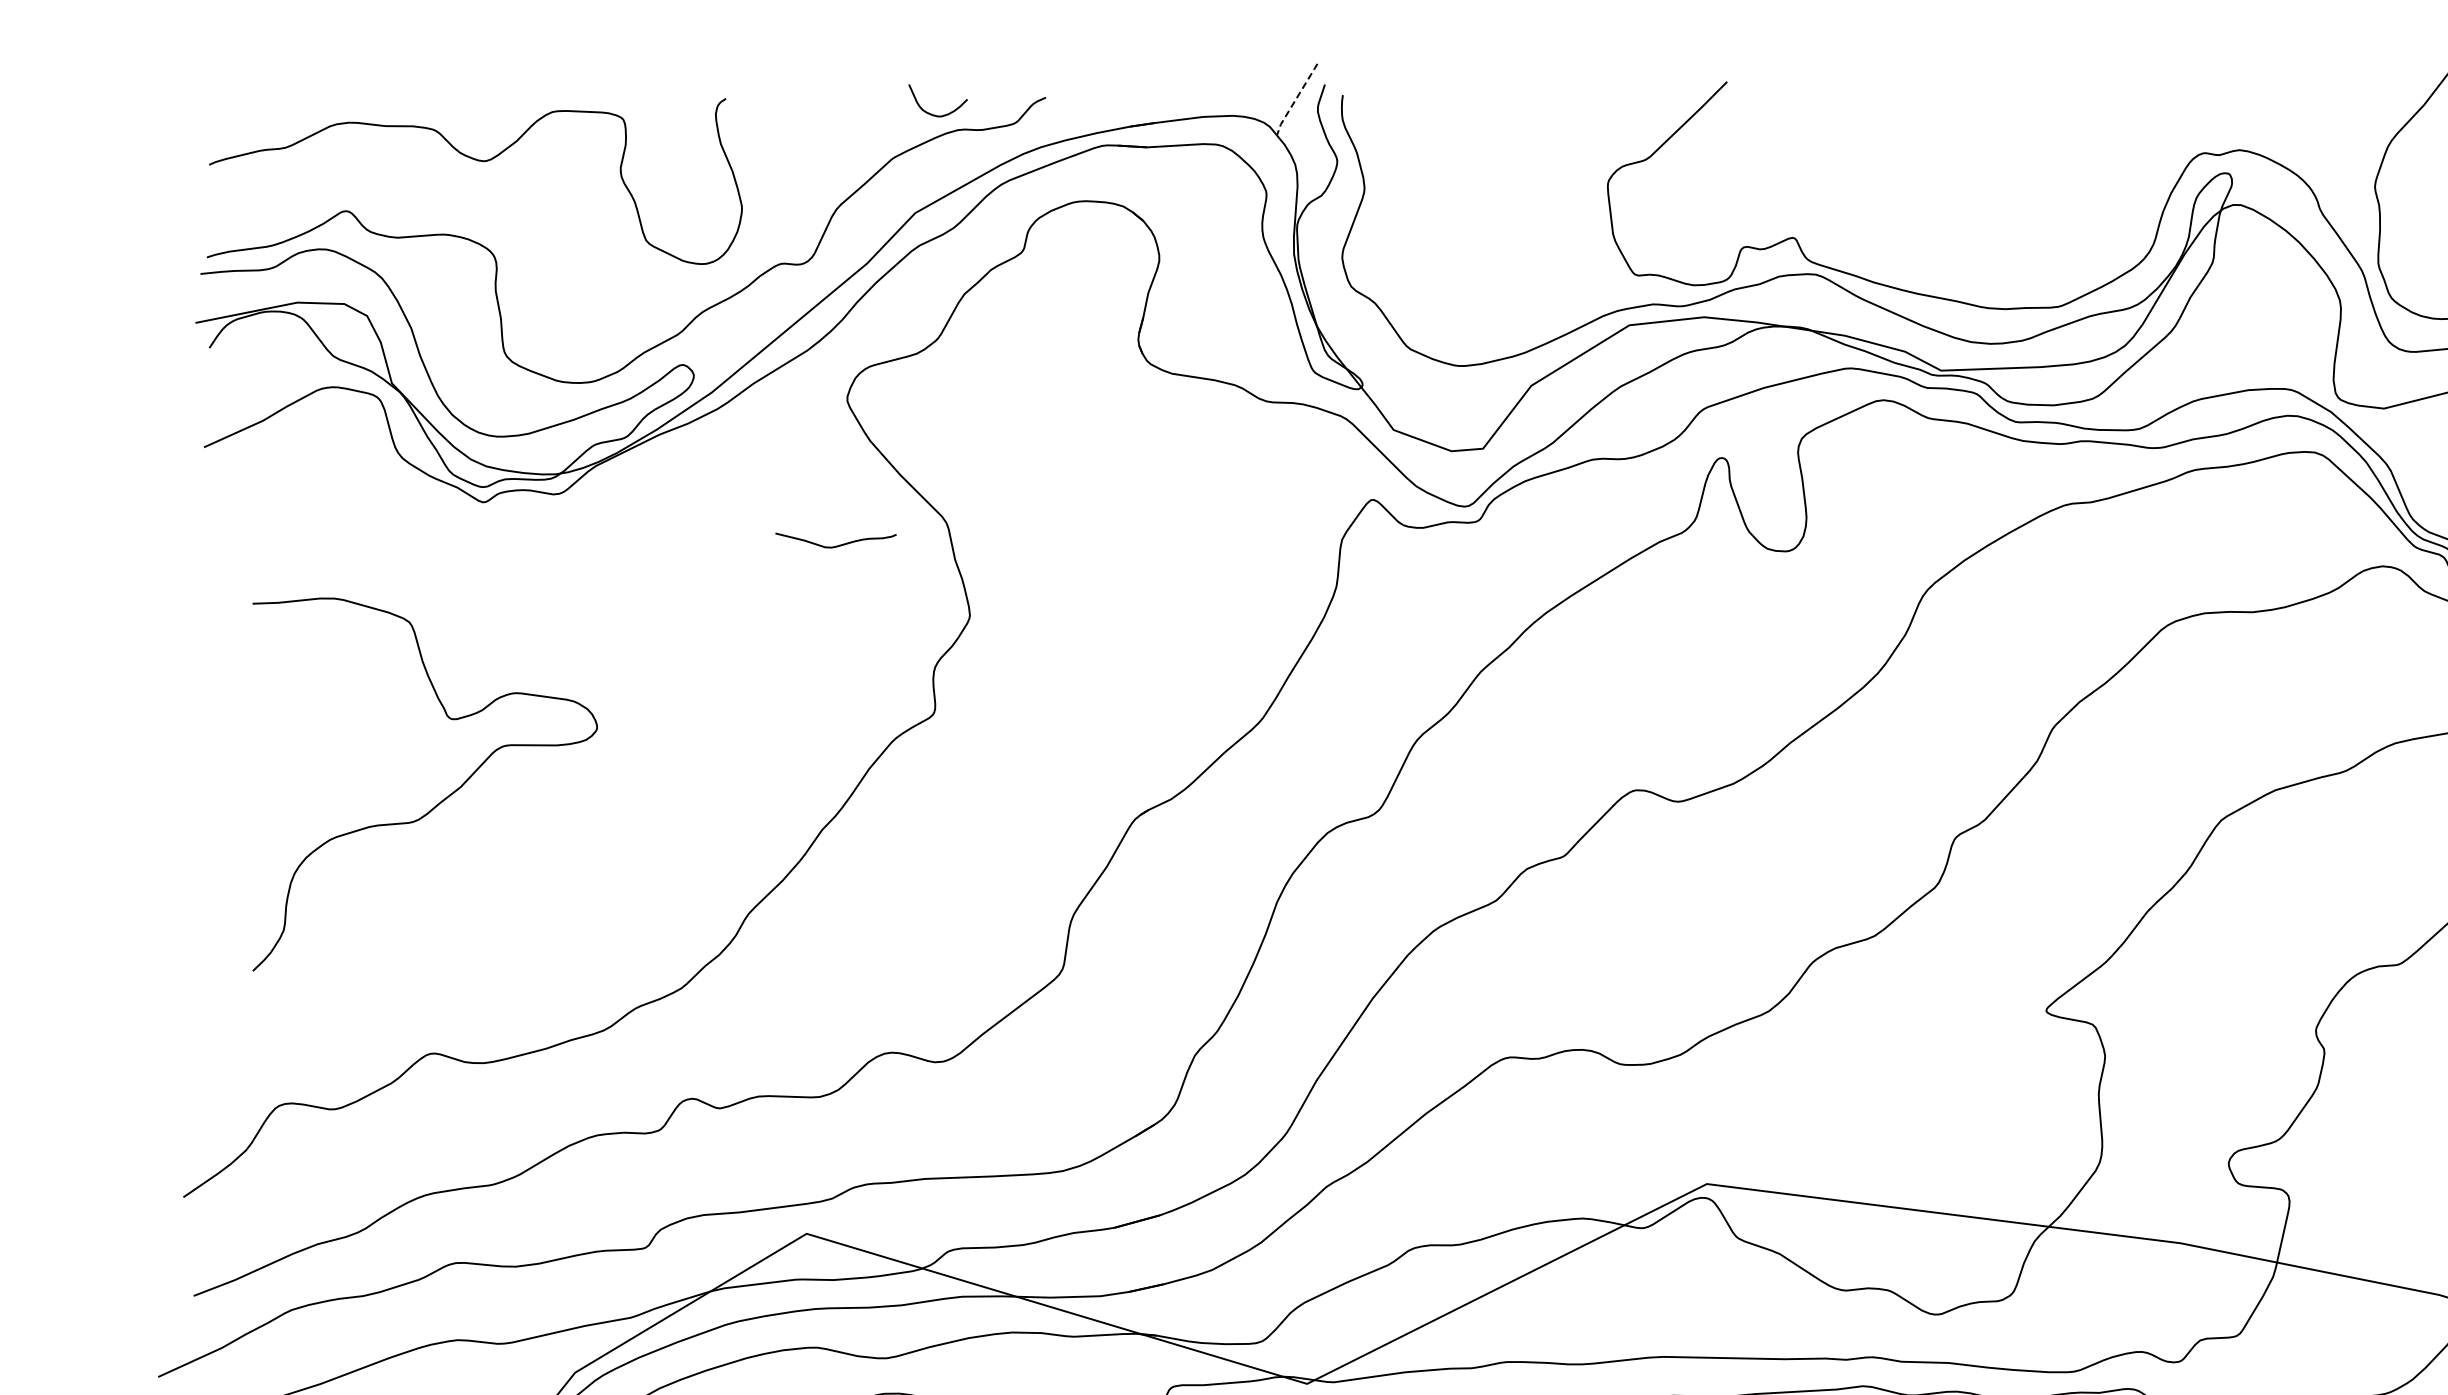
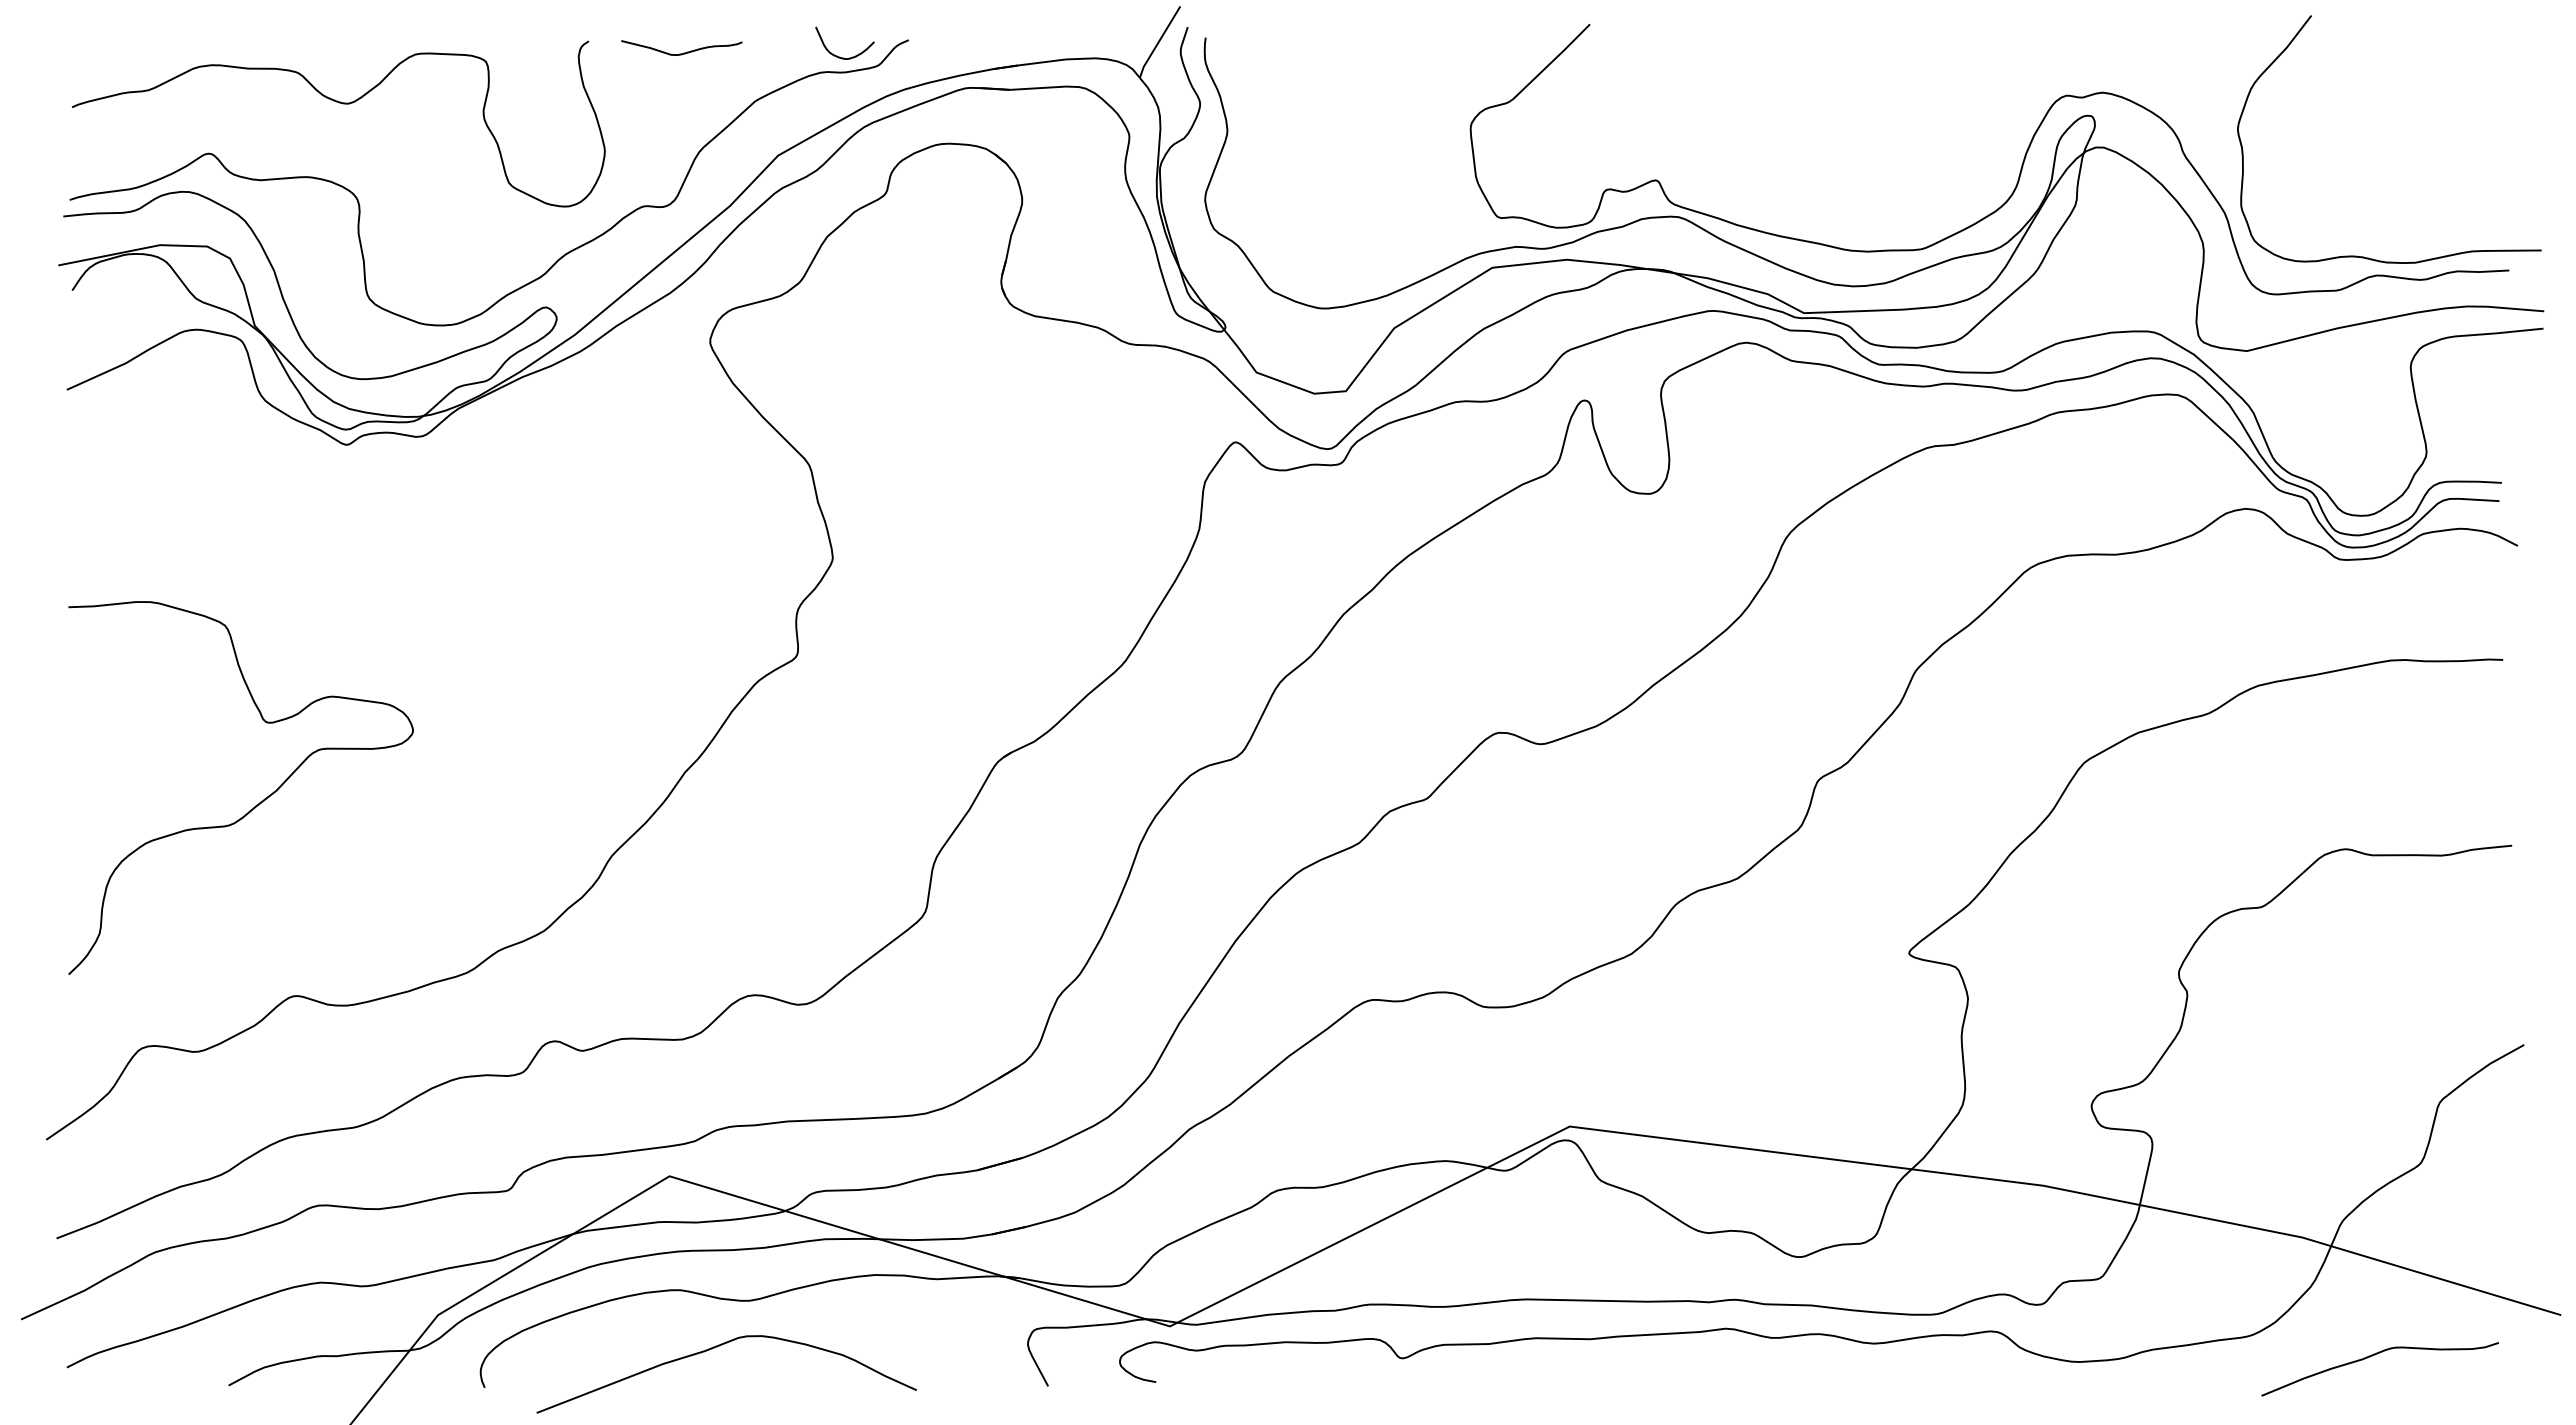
line: (1295, 100) -> (1158, 42), dashed -> solid
curve: (930, 113) -> (837, 55), moved
curve: (837, 545) -> (683, 52), moved
curve: (440, 801) -> (256, 804), moved

